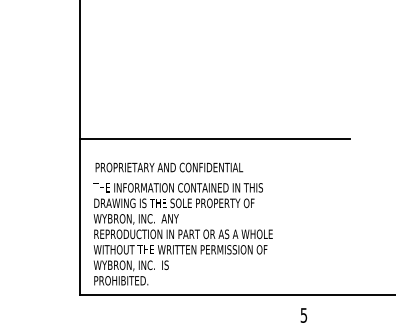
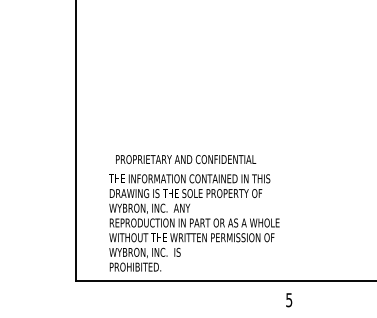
line: (214, 139) -> (204, 132), removed
text: (169, 167) -> (186, 159), moved
text: (182, 234) -> (193, 223), moved

